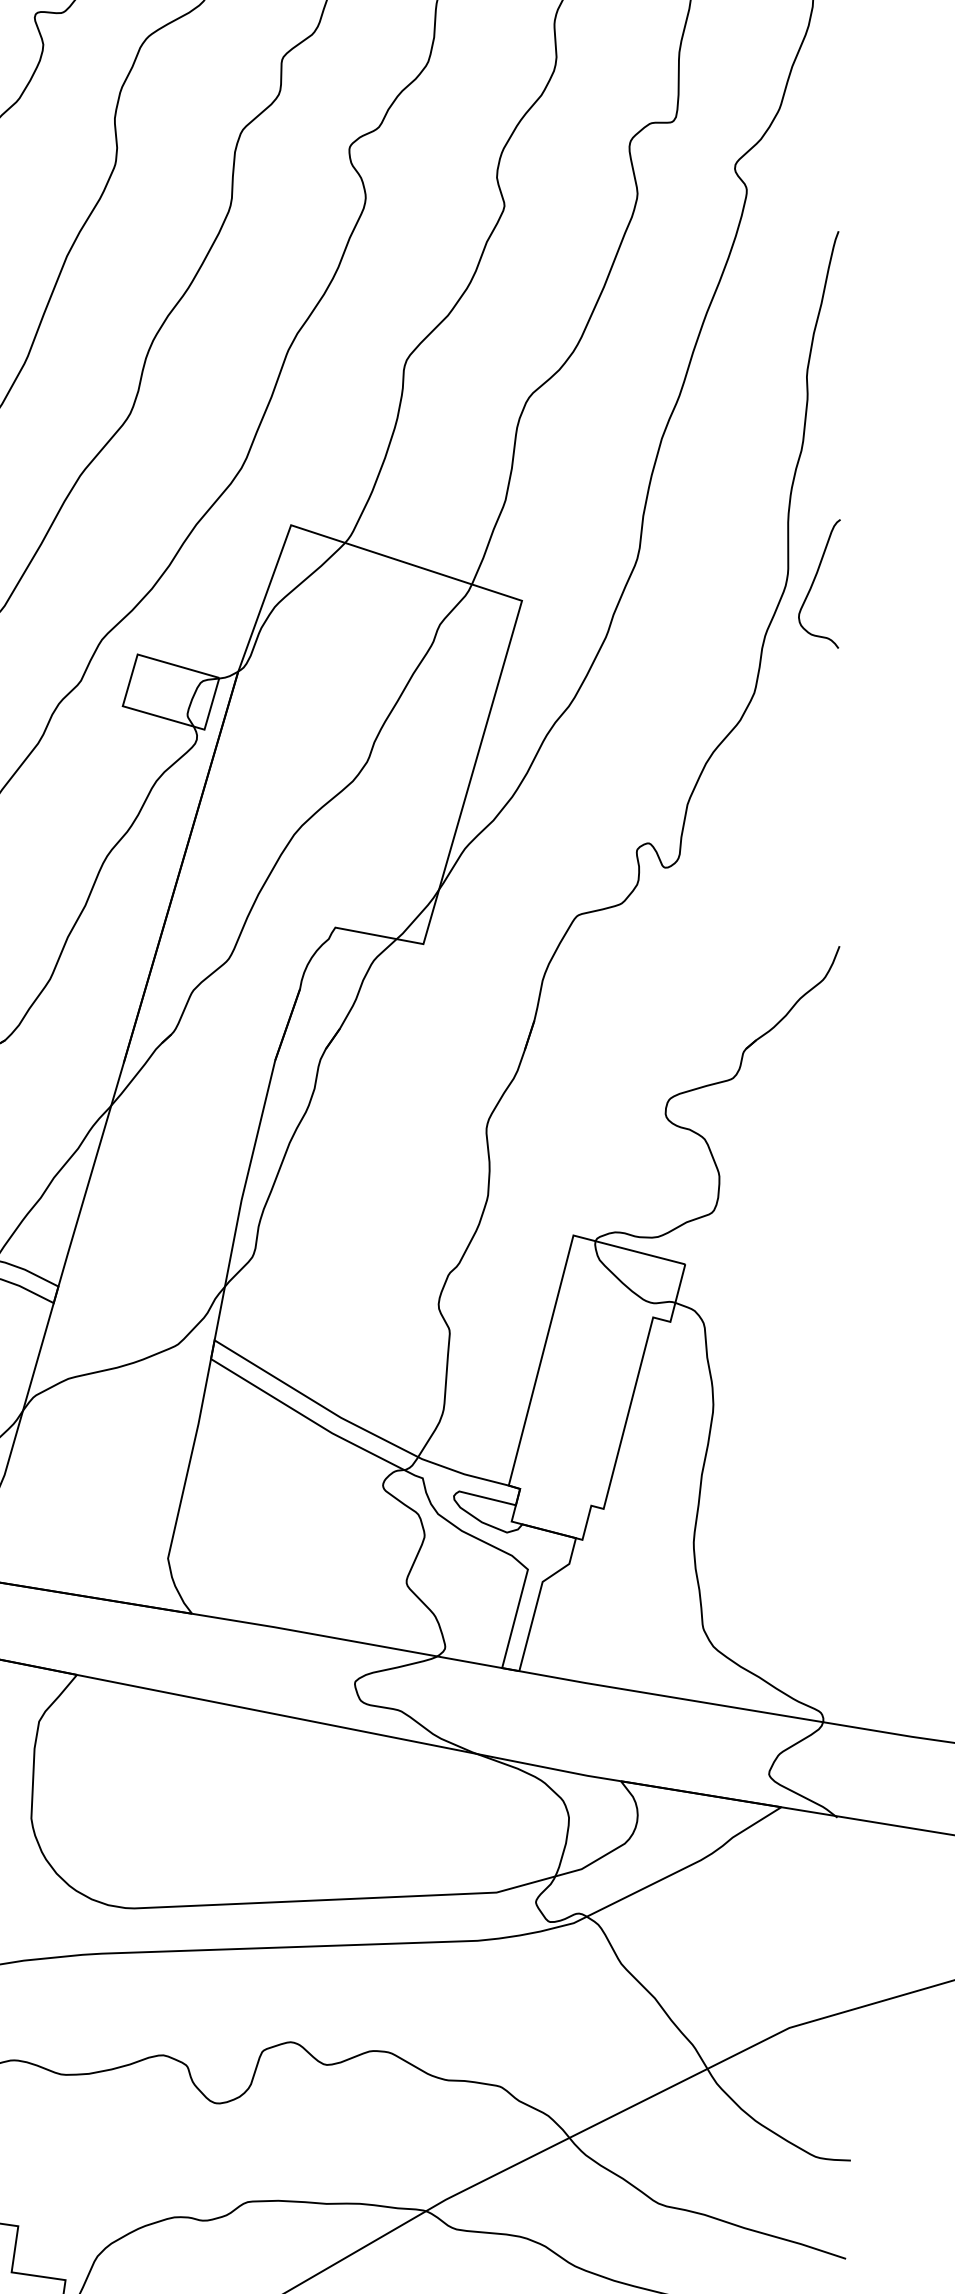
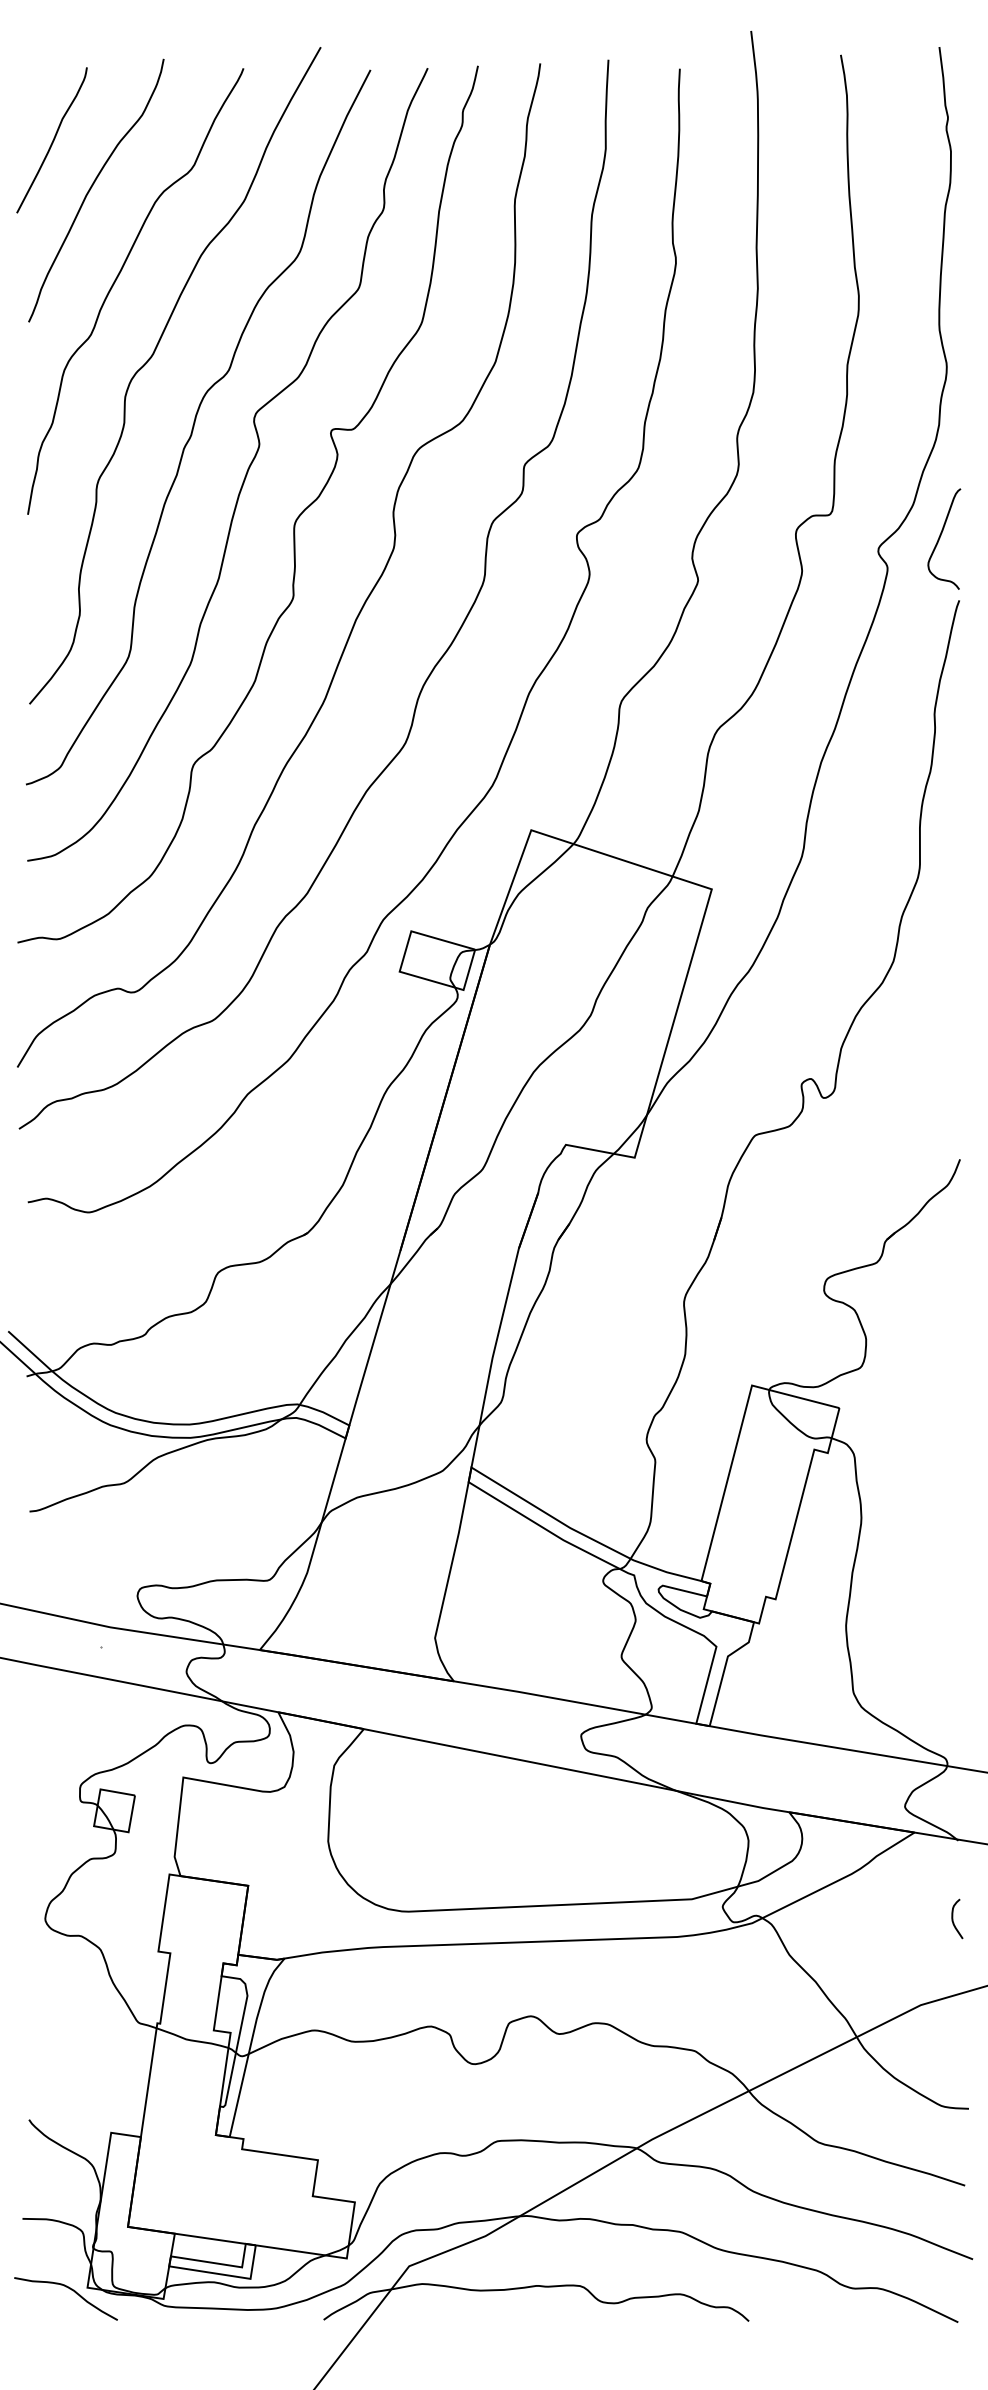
curve: (814, 583) -> (940, 538), moved
curve: (831, 1917) -> (953, 1918), added

